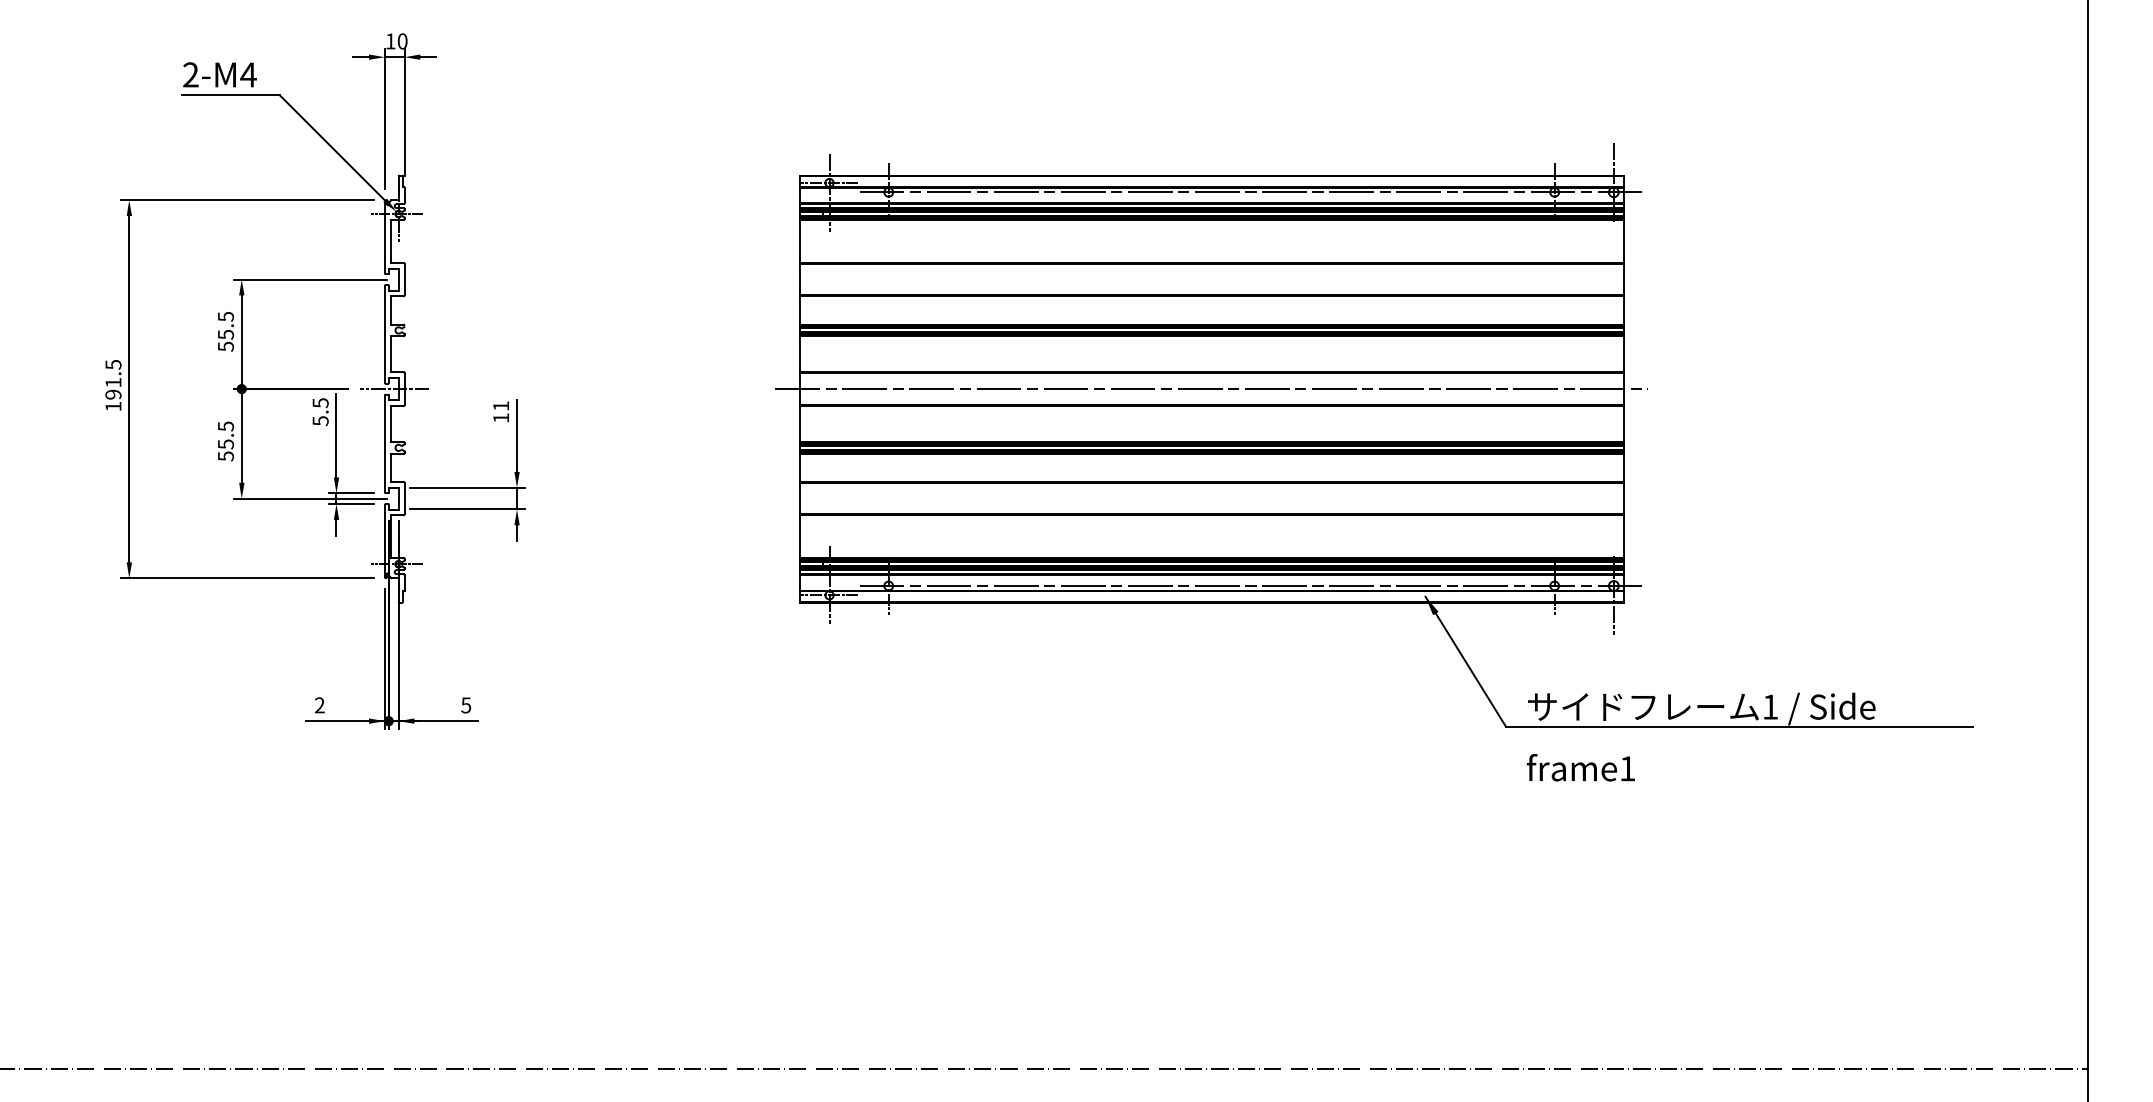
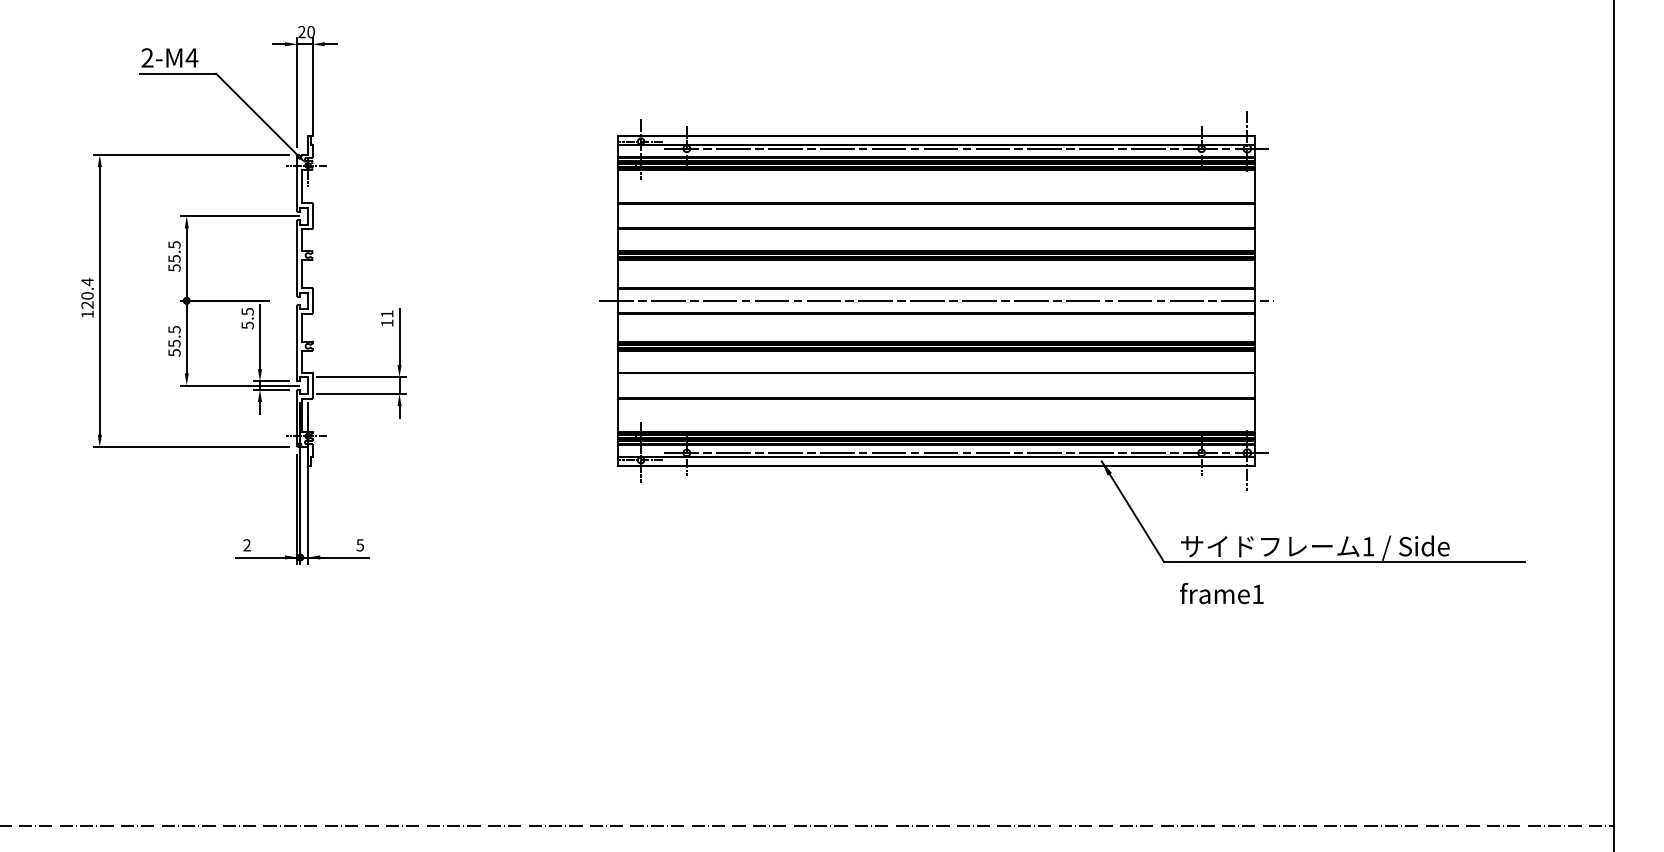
text: (390, 41) -> (301, 32), 10 -> 20
text: (113, 379) -> (87, 293), 191.5 -> 120.4
line: (394, 389) -> (304, 301), removed

